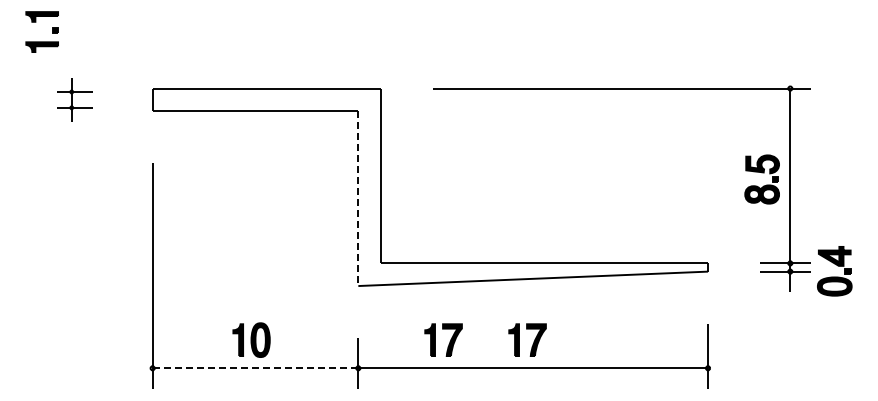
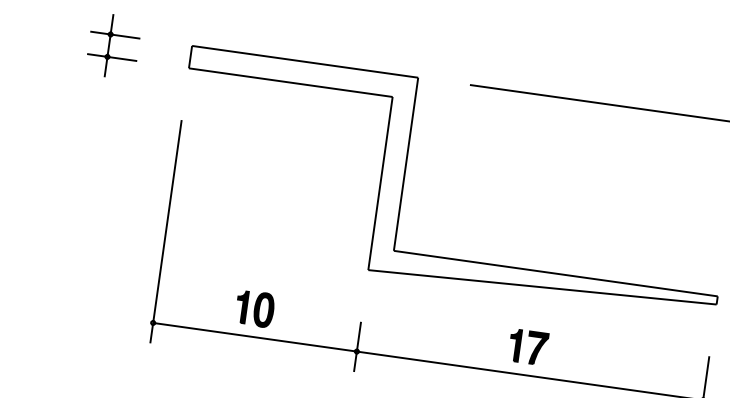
part: (74, 99) -> (113, 45), size x1.43
line: (358, 199) -> (380, 184), dashed -> solid
part: (449, 341) -> (450, 337), removed
line: (255, 368) -> (254, 337), dashed -> solid

